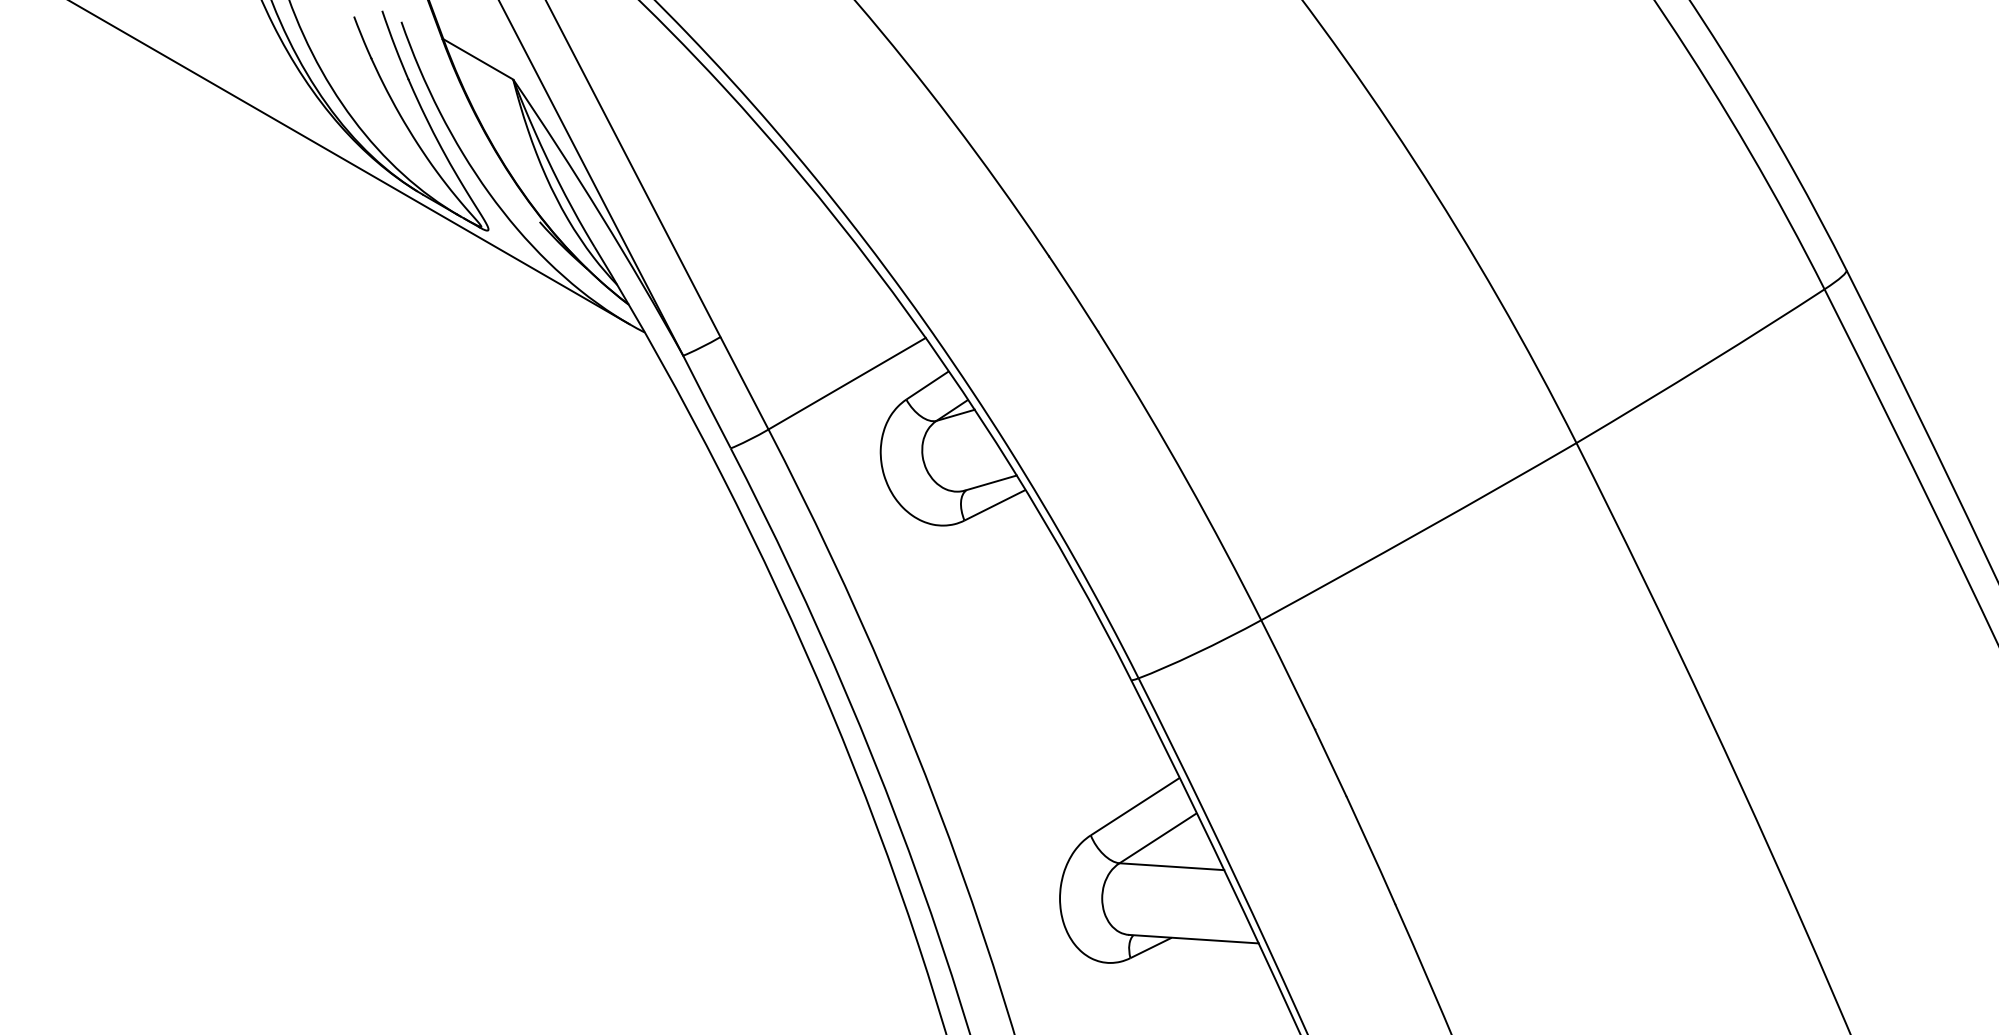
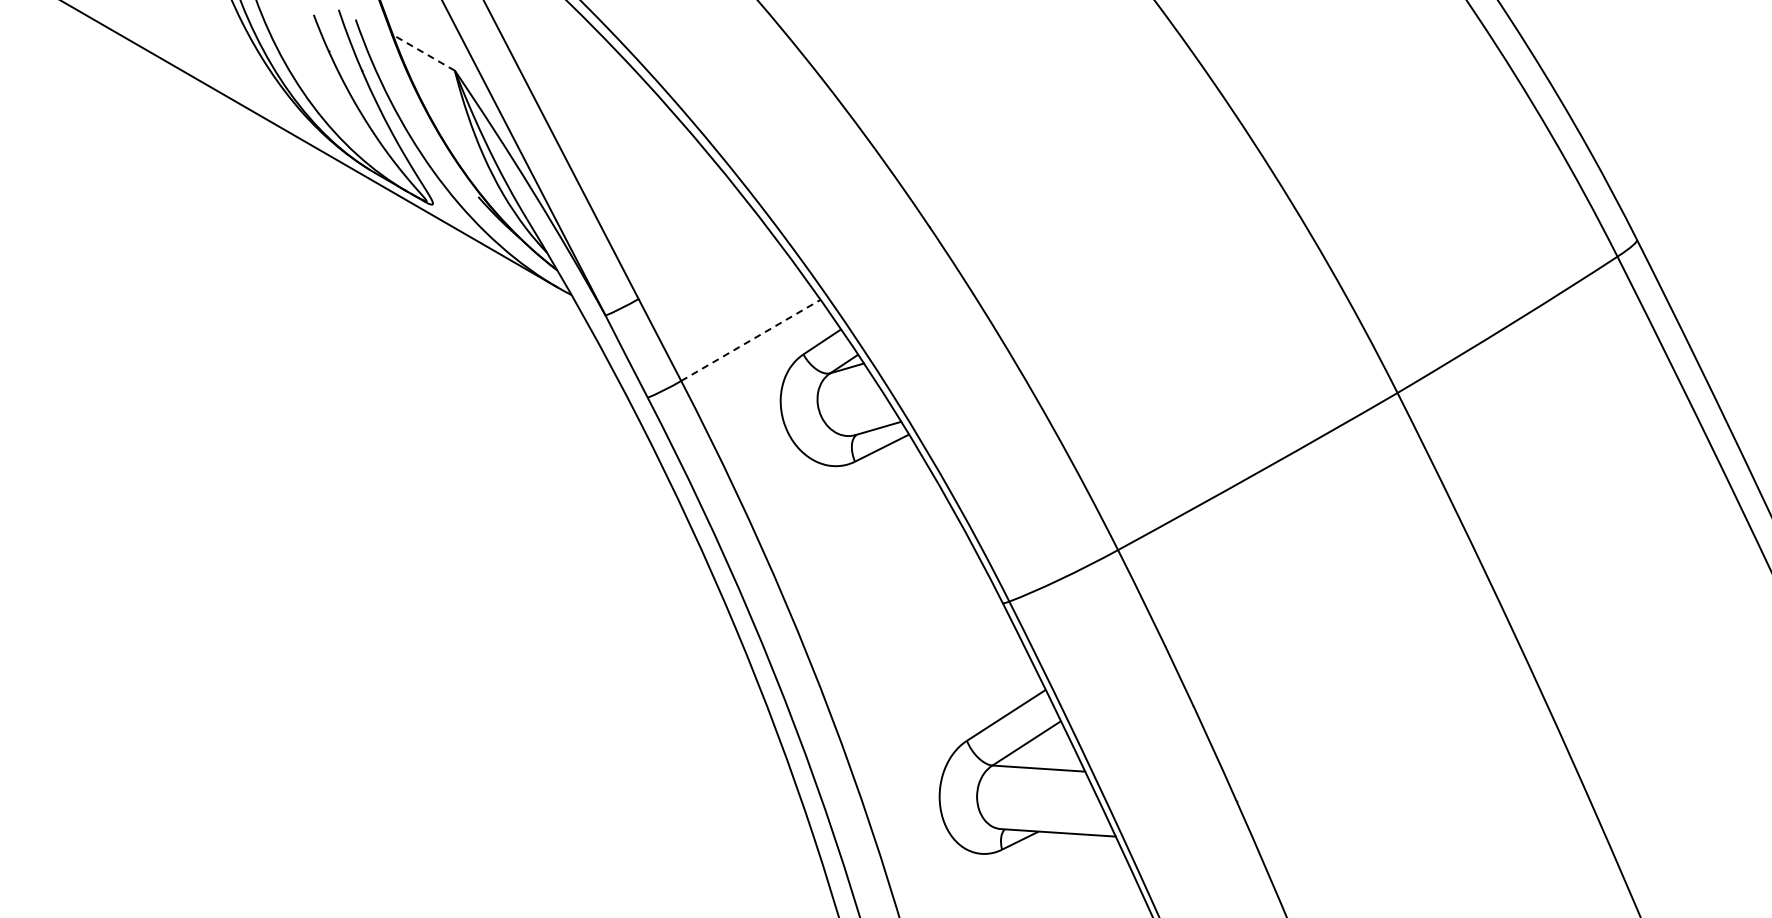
line: (477, 59) -> (423, 52), solid -> dashed
line: (846, 383) -> (750, 340), solid -> dashed

